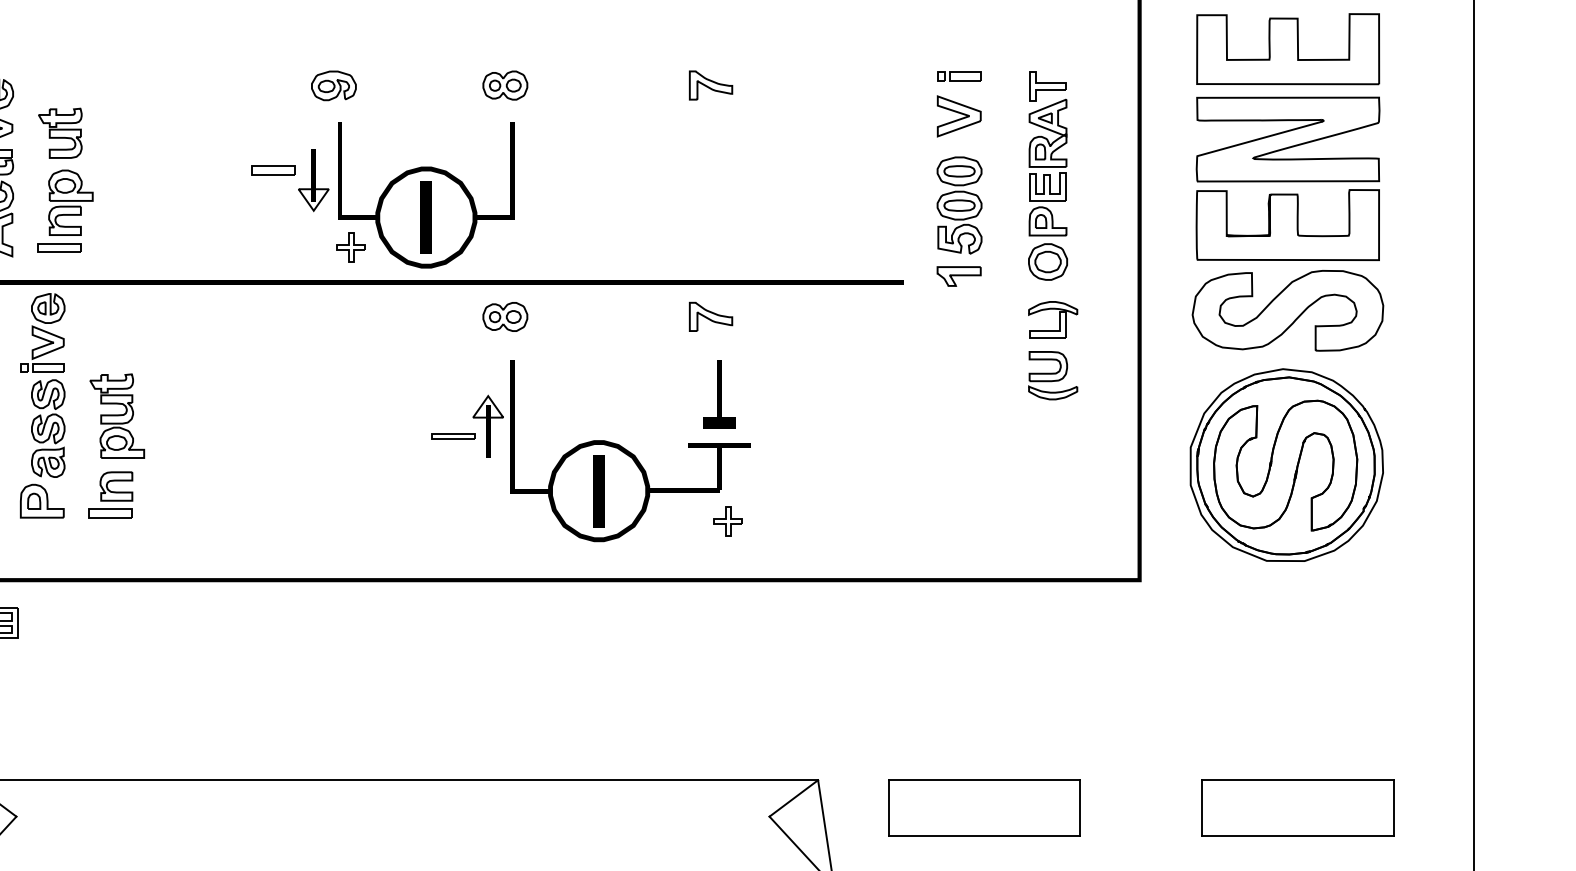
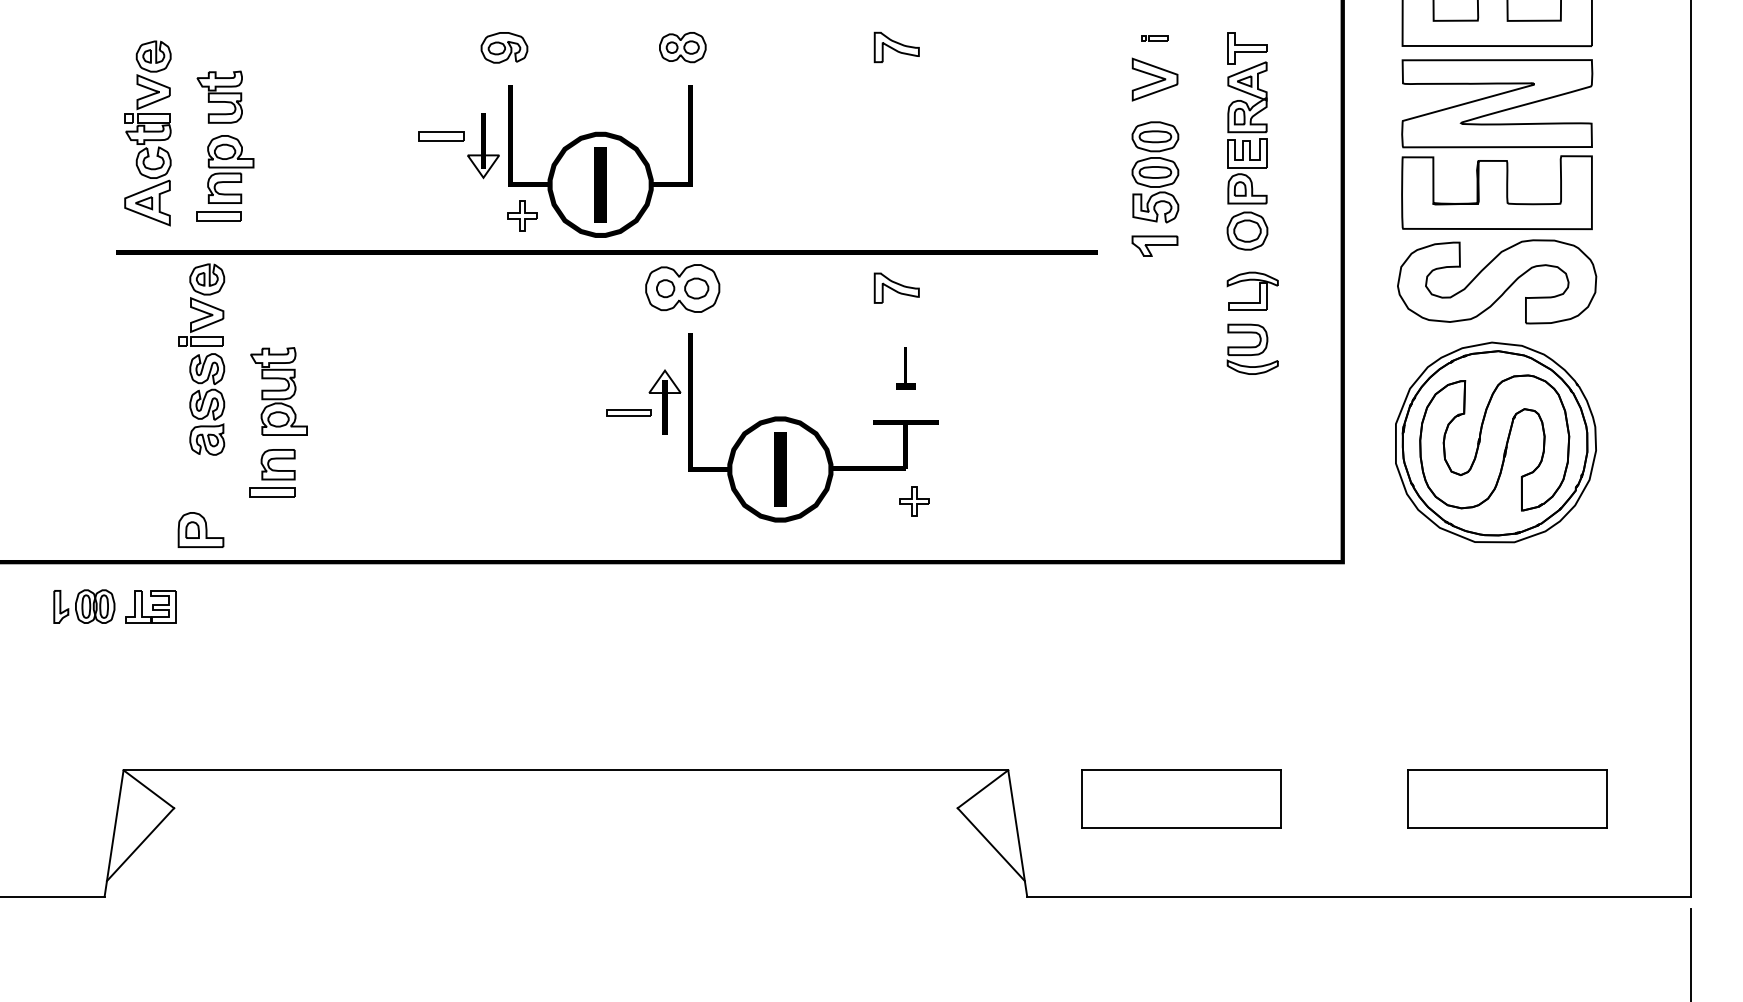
part: (958, 75) -> (1154, 37), size x0.6
part: (505, 316) -> (682, 287), size x1.6
part: (719, 394) -> (905, 368), size x0.6
part: (41, 500) -> (200, 529), moved

